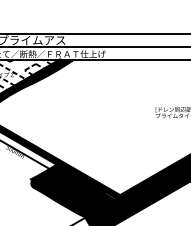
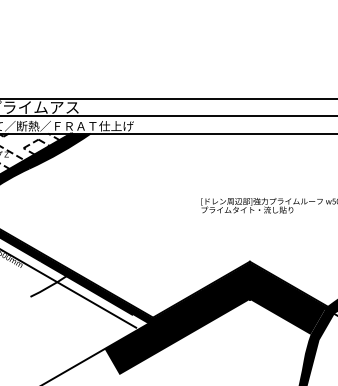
fill: (73, 191) -> (89, 312), removed

